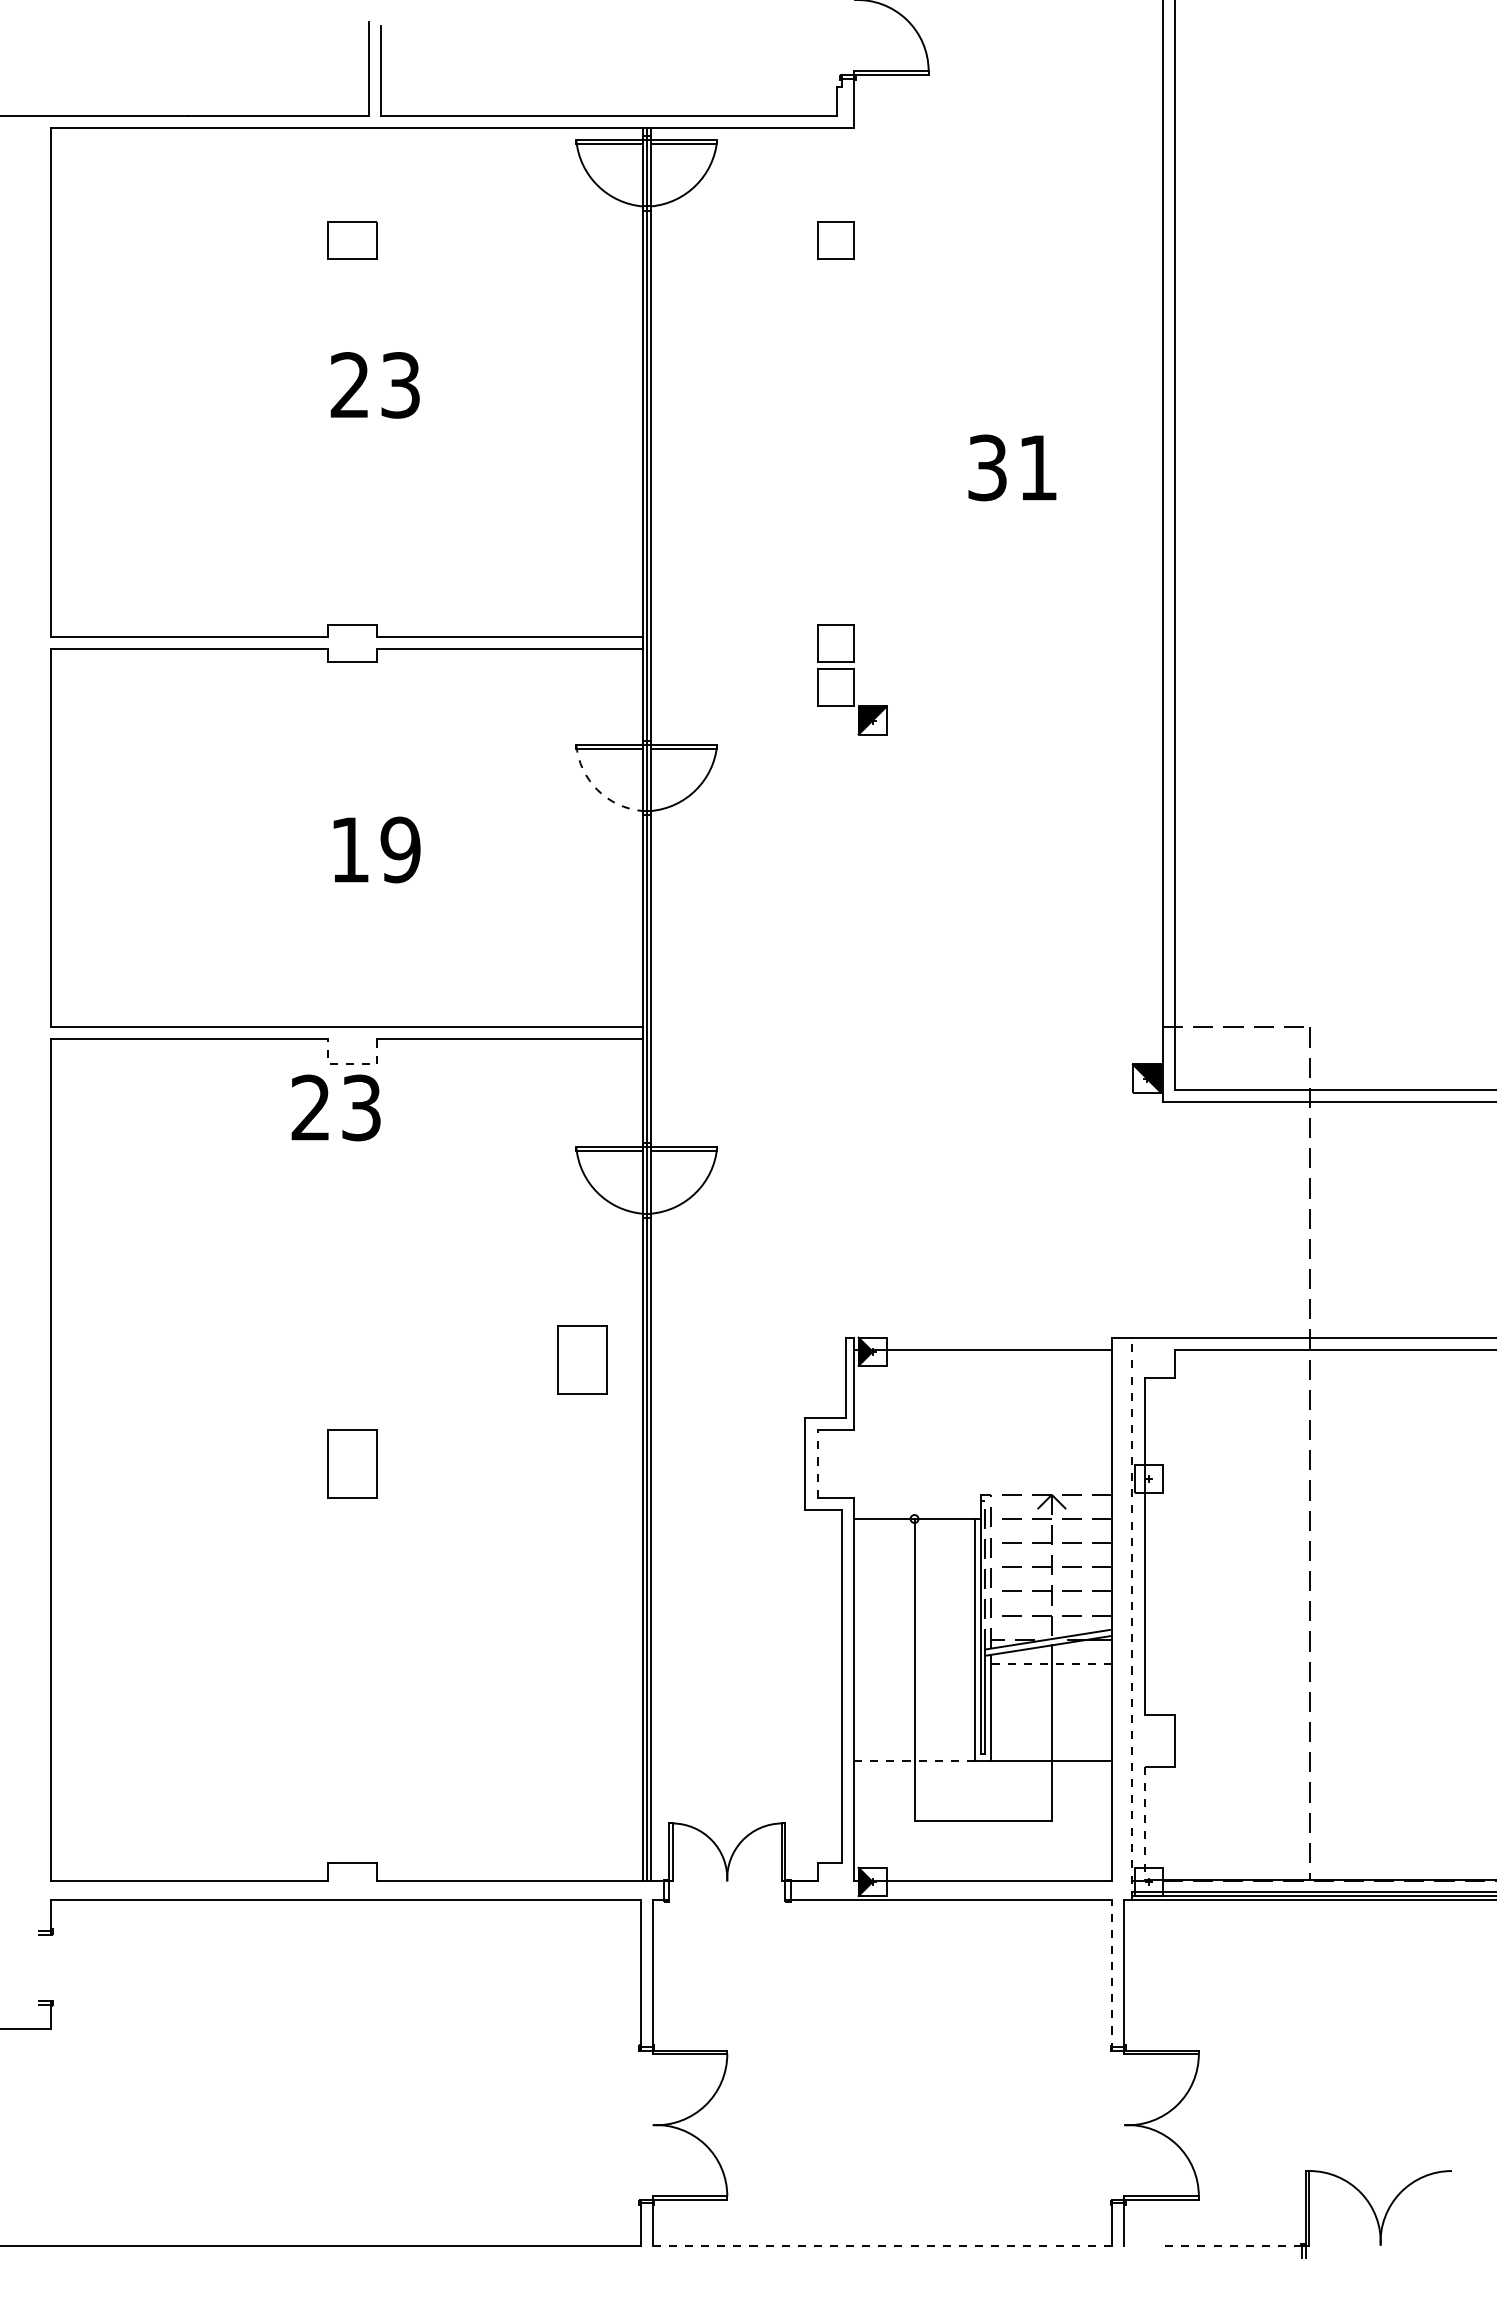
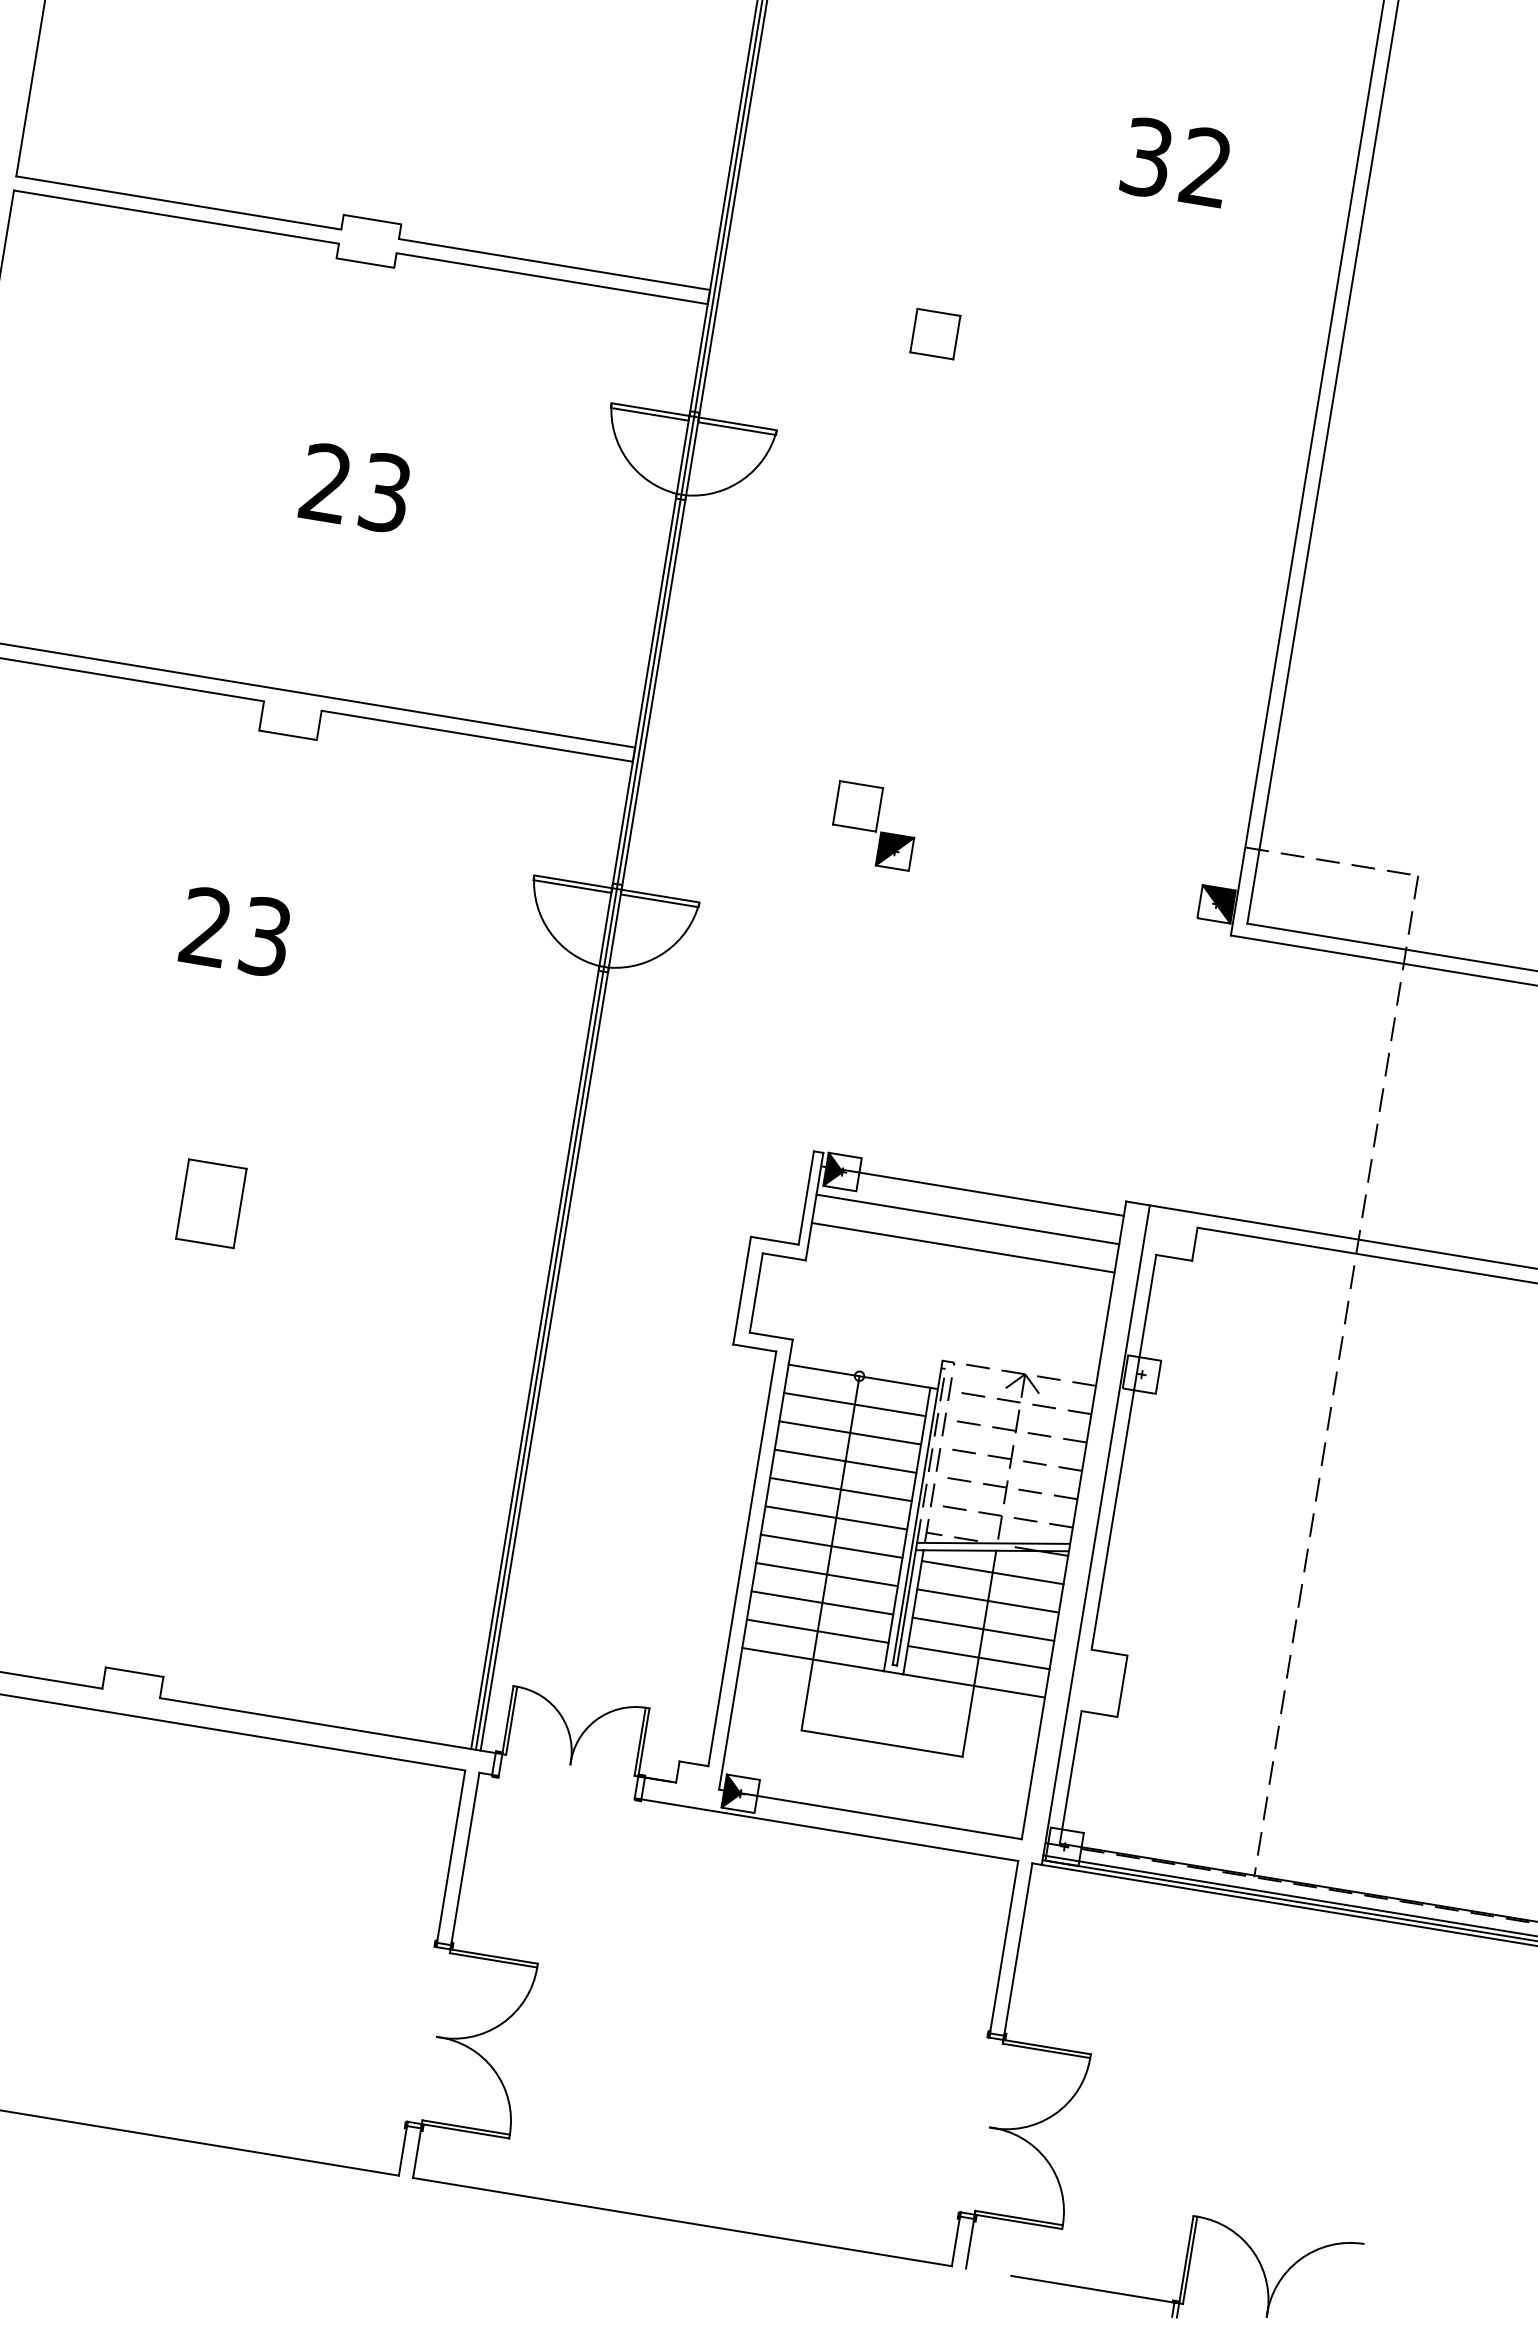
text: (1037, 467) -> (1205, 166), 31 -> 32
part: (852, 701) -> (875, 825), moved
arc: (597, 789) -> (627, 459), dashed -> solid
text: (375, 849) -> (355, 487), 19 -> 23
line: (352, 1064) -> (287, 735), dashed -> solid
text: (335, 1107) -> (235, 931), moved
part: (582, 1359) -> (500, 1125), removed
line: (983, 1374) -> (968, 1220), added
line: (983, 1398) -> (963, 1248), added
line: (817, 1463) -> (756, 1292), dashed -> solid
line: (914, 1543) -> (854, 1404), added
line: (914, 1567) -> (850, 1433), added
line: (914, 1591) -> (845, 1461), added
line: (914, 1615) -> (840, 1489), added
line: (1132, 1618) -> (1096, 1534), dashed -> solid
line: (914, 1639) -> (836, 1517), added
line: (914, 1663) -> (831, 1545), added
line: (1051, 1663) -> (992, 1571), dashed -> solid
line: (914, 1688) -> (826, 1575), added
line: (1051, 1688) -> (987, 1601), added
line: (914, 1712) -> (822, 1603), added
line: (1051, 1712) -> (982, 1629), added
line: (914, 1736) -> (817, 1631), added
line: (1051, 1736) -> (978, 1657), added
line: (915, 1760) -> (814, 1659), dashed -> solid
line: (1144, 1823) -> (1070, 1777), dashed -> solid
line: (1112, 1974) -> (1004, 1948), dashed -> solid
line: (882, 2245) -> (682, 2222), dashed -> solid
line: (1232, 2245) -> (1092, 2289), dashed -> solid

